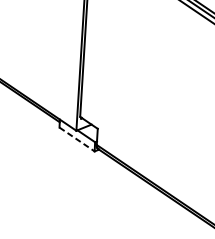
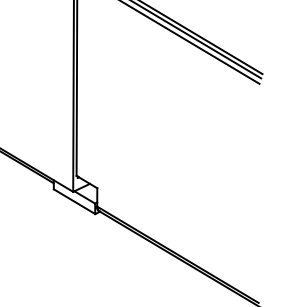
line: (77, 139) -> (74, 201), dashed -> solid

